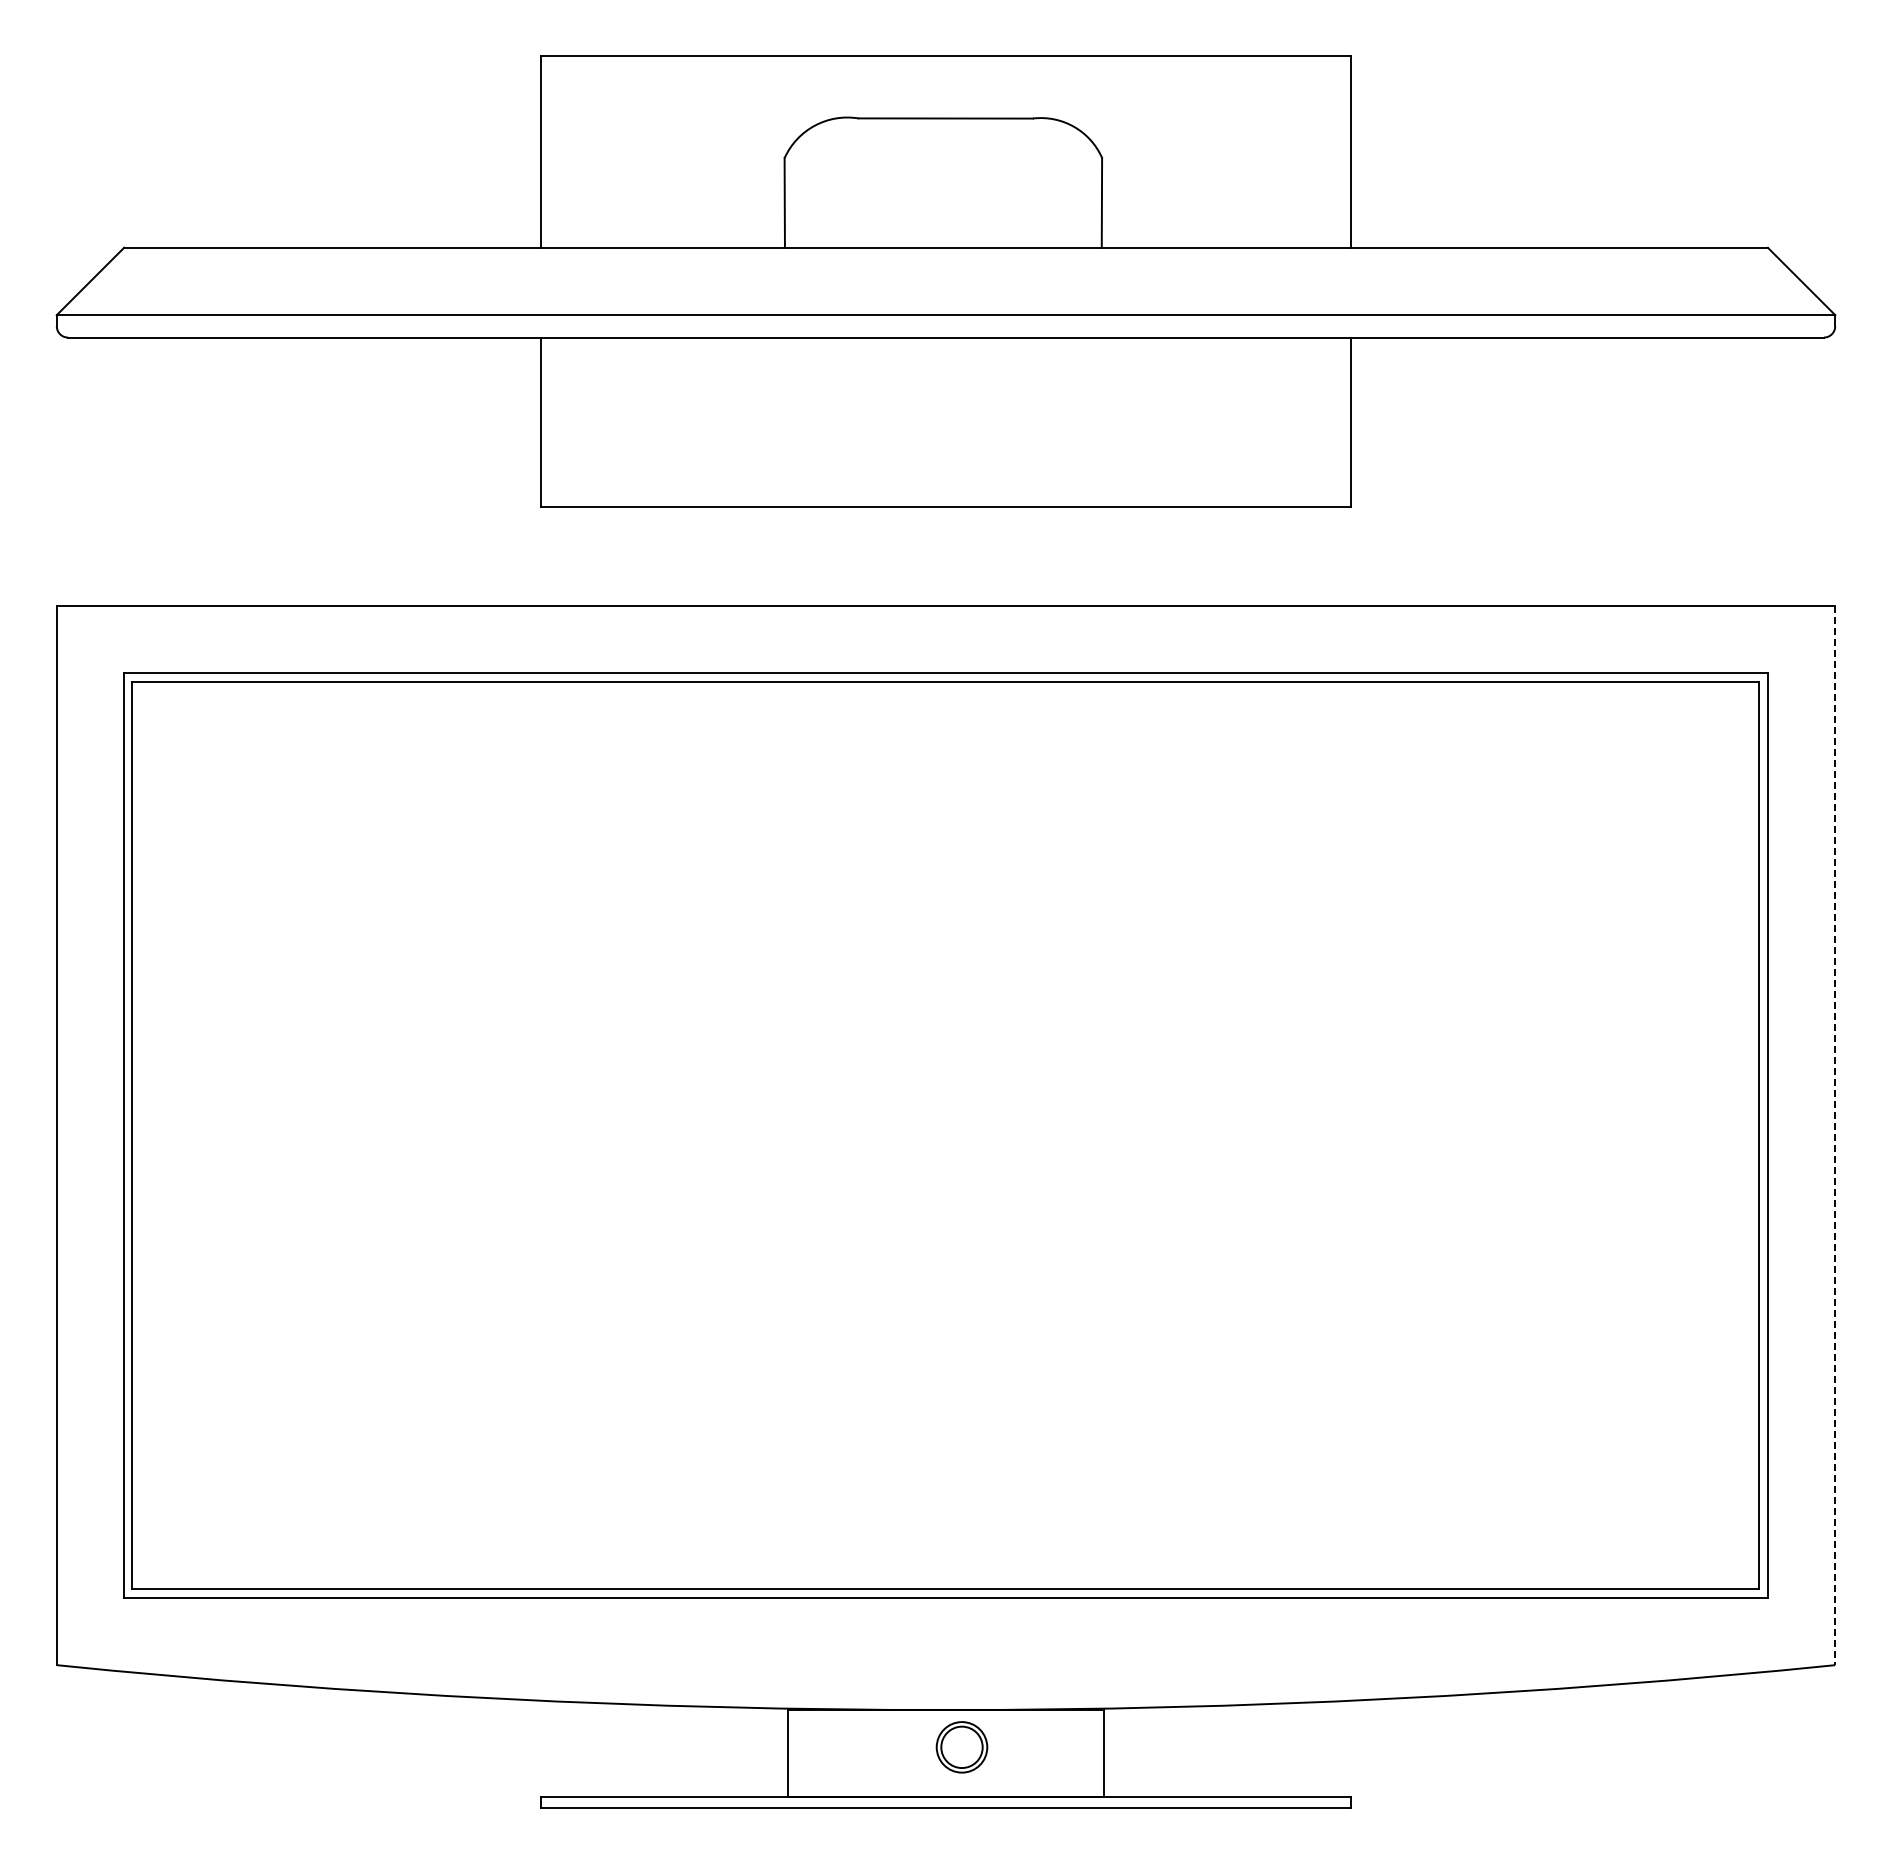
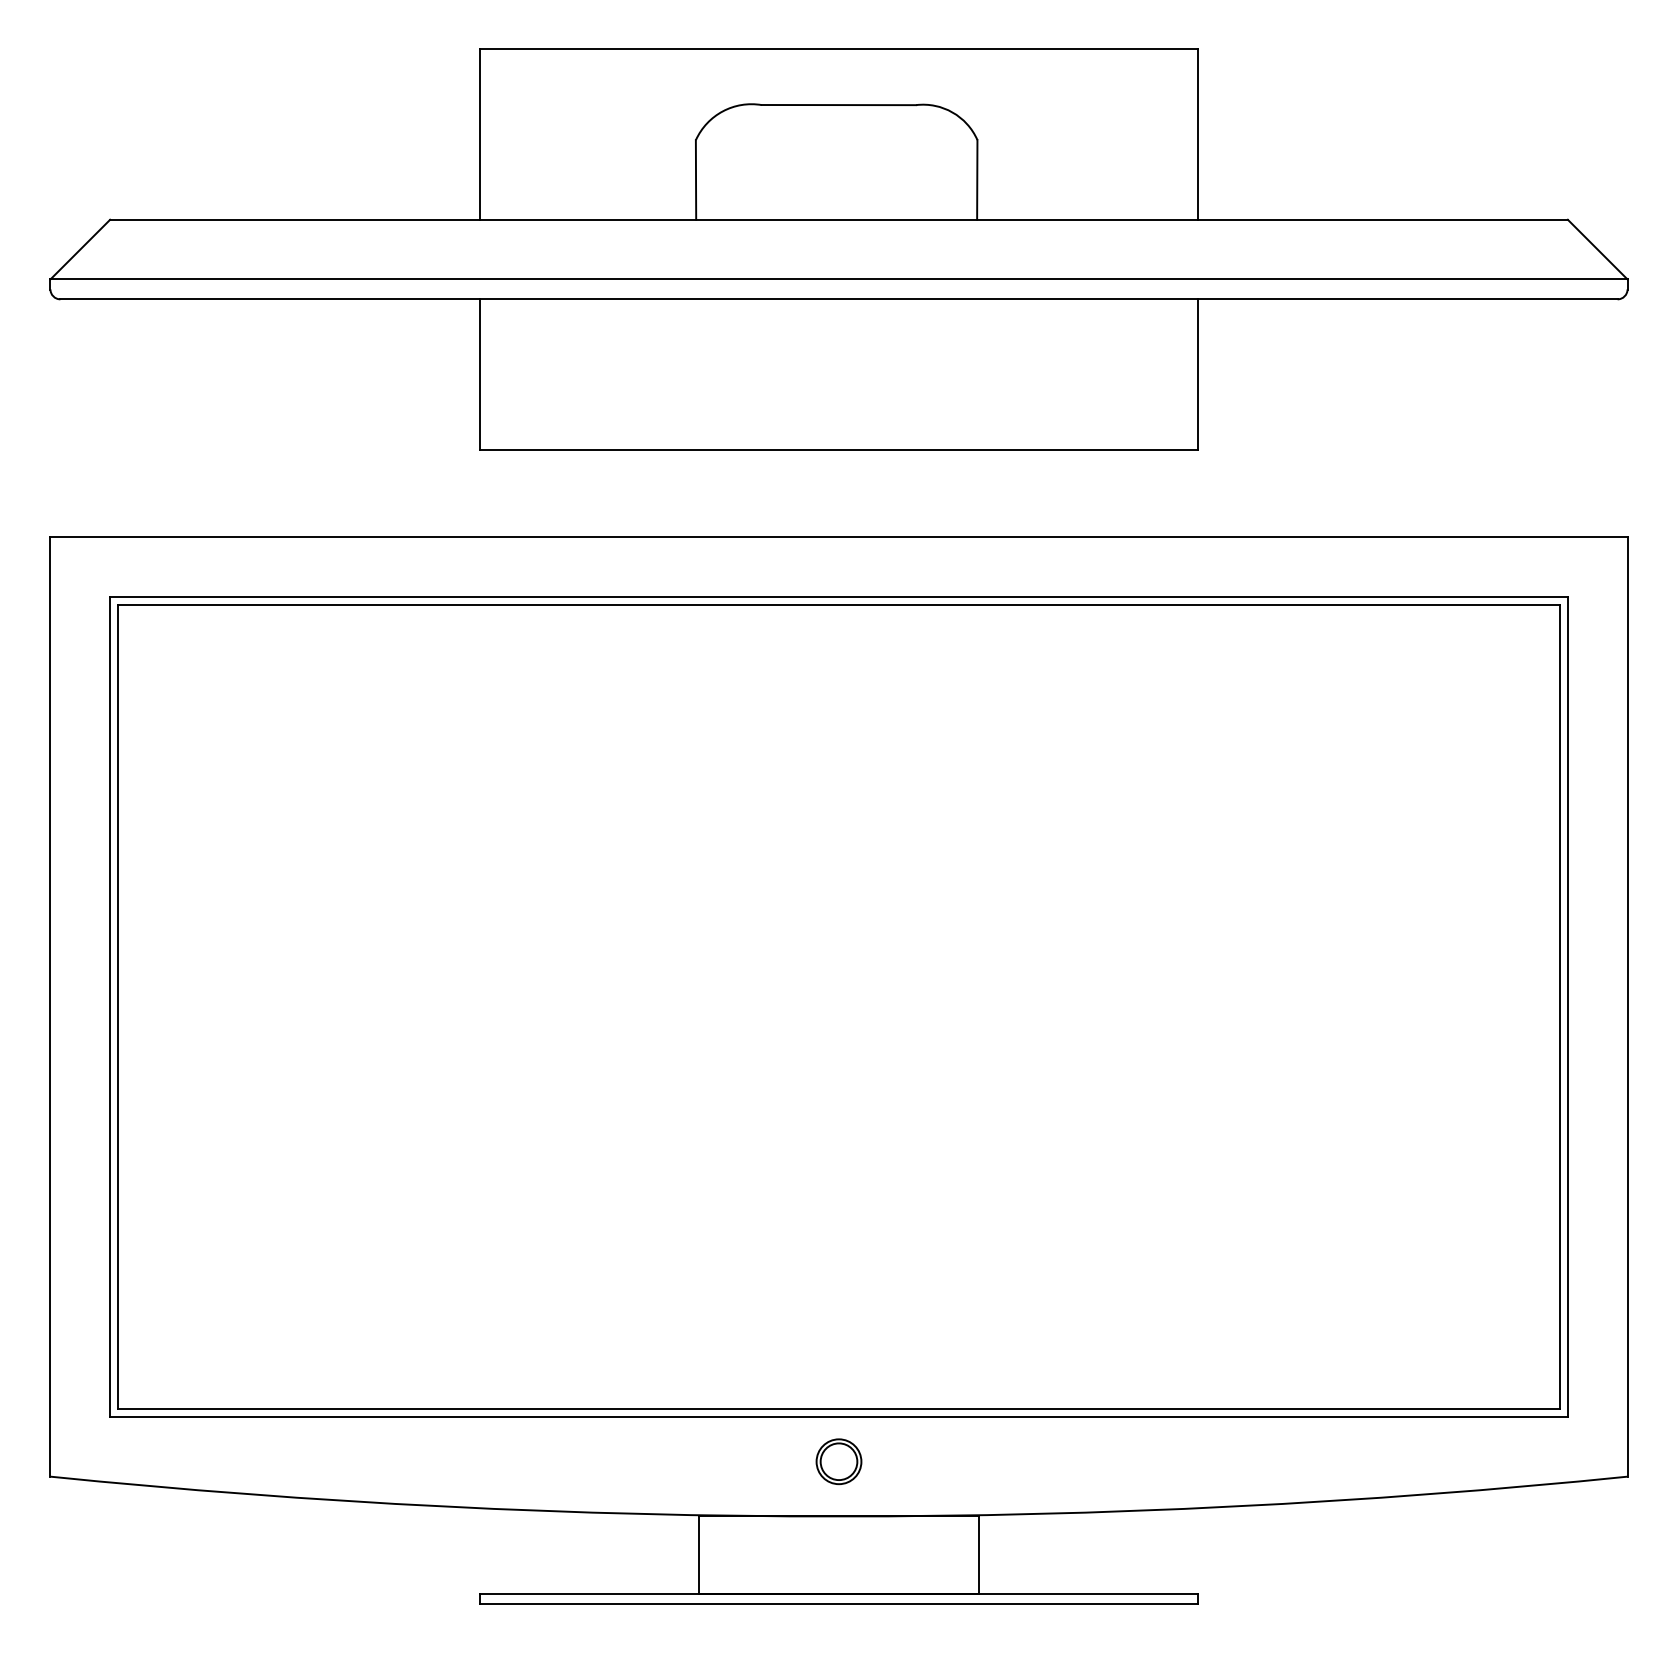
line: (1835, 1135) -> (1627, 1006), dashed -> solid
part: (961, 1747) -> (838, 1461), moved

